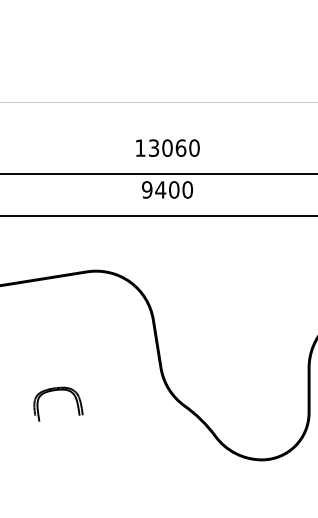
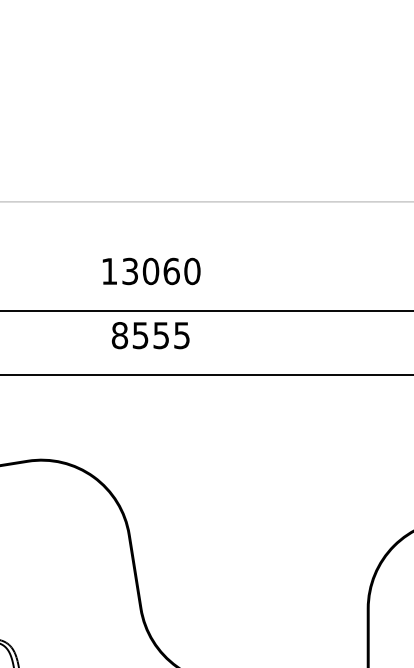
text: (167, 189) -> (150, 334), 9400 -> 8555

